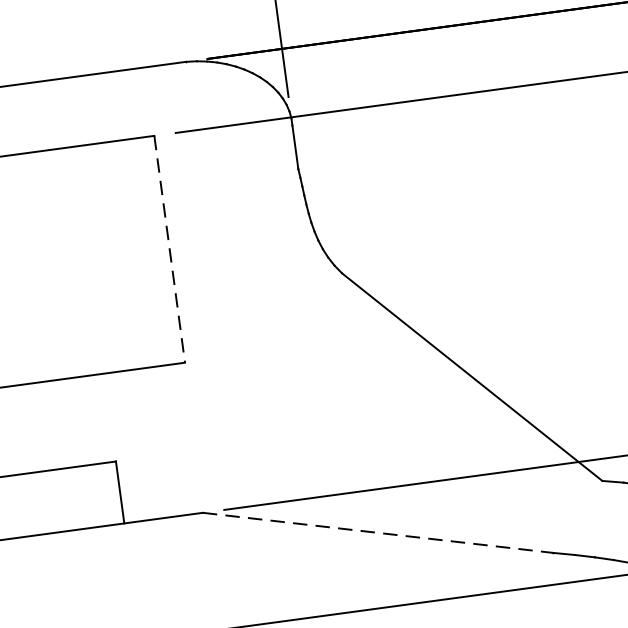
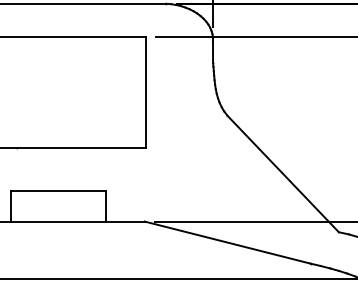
line: (168, 248) -> (145, 92), dashed -> solid
line: (379, 532) -> (228, 242), dashed -> solid

